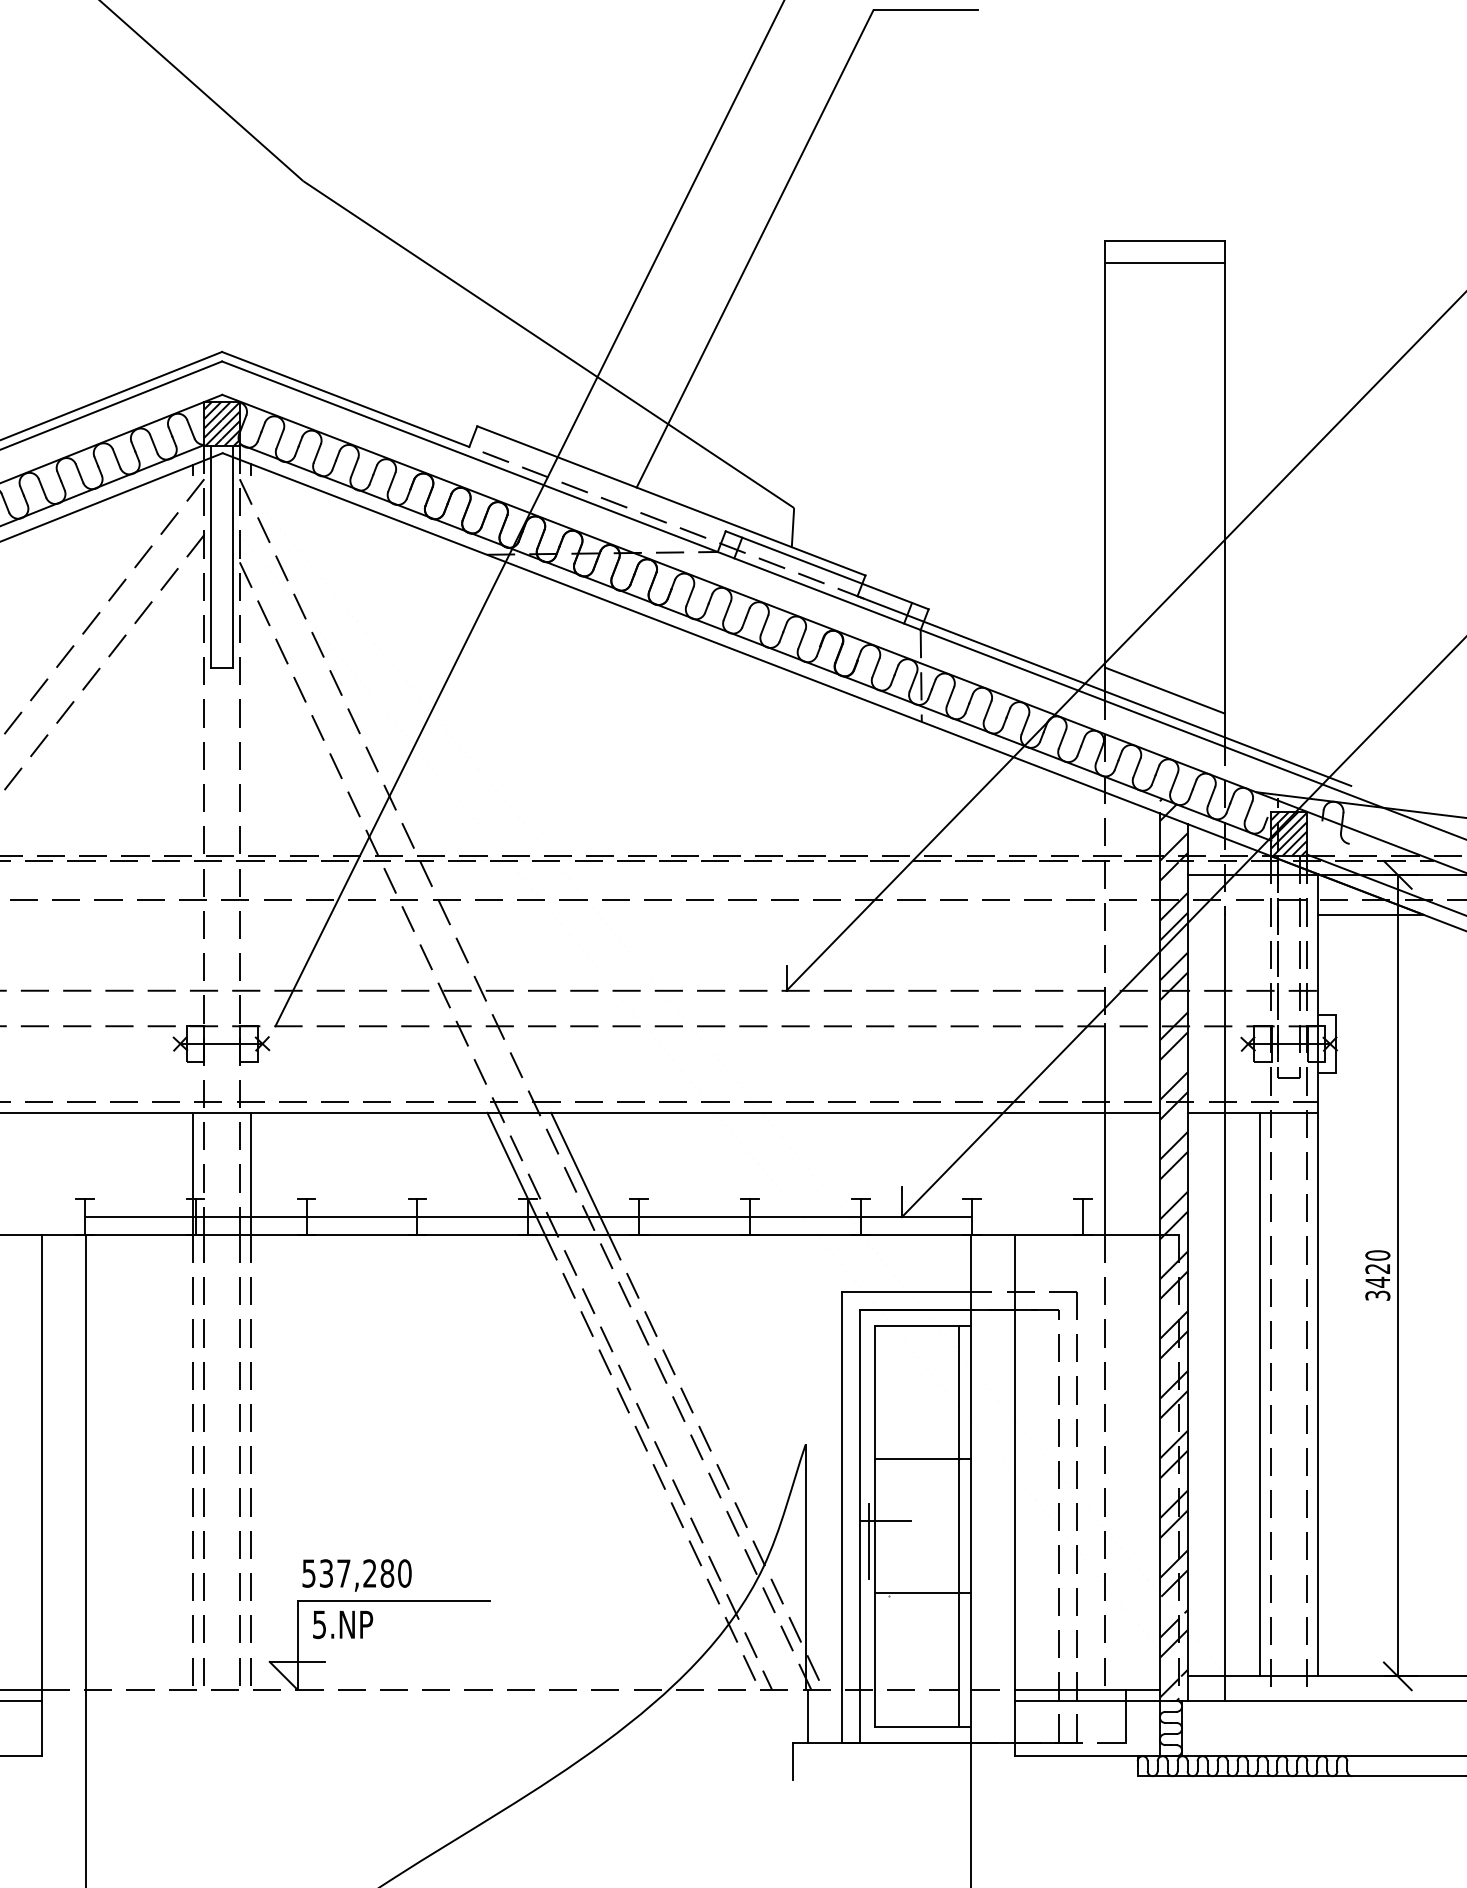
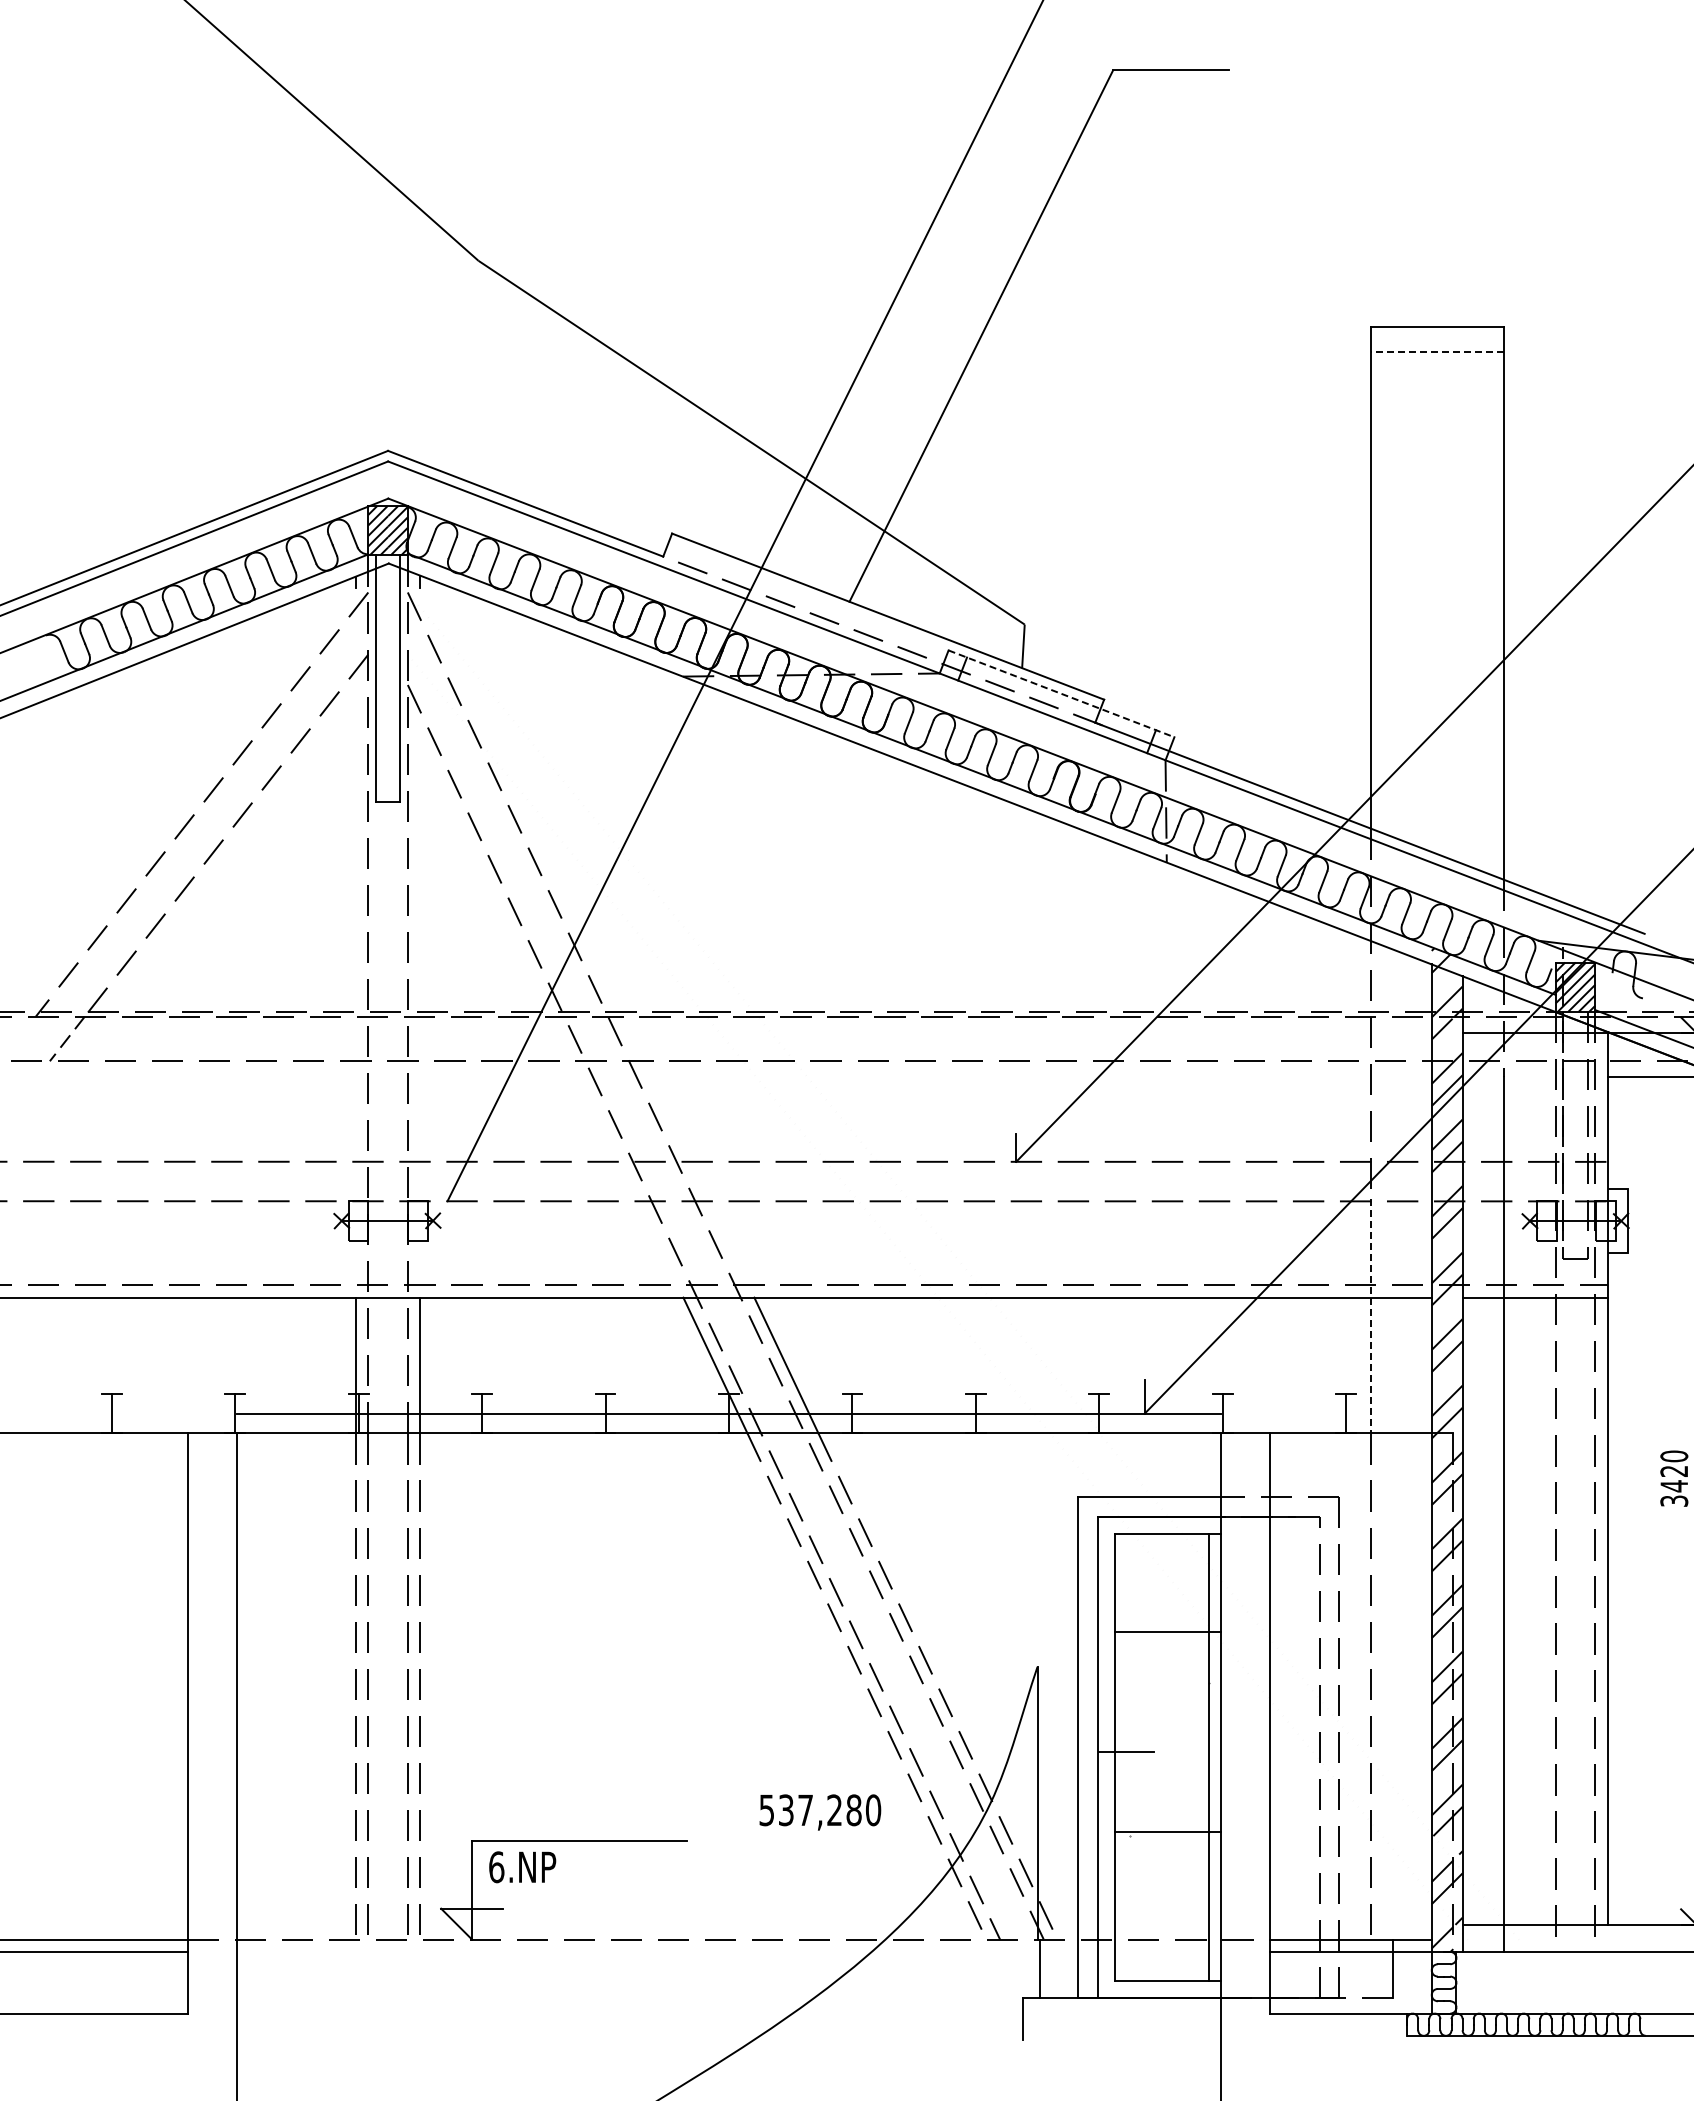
line: (1165, 263) -> (1437, 352), solid -> dashed
line: (827, 569) -> (1061, 693), solid -> dashed
line: (1164, 690) -> (1436, 827), removed
line: (1104, 1129) -> (1370, 1316), solid -> dashed
line: (1260, 1393) -> (1543, 1610), removed
line: (922, 1459) -> (1167, 1632), moved
line: (868, 1541) -> (1107, 1774), removed
text: (357, 1575) -> (820, 1812), moved
text: (319, 1624) -> (496, 1867), 5.NP -> 6.NP

